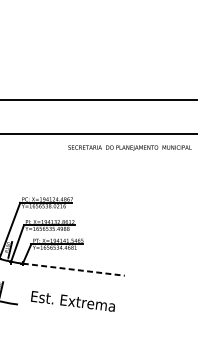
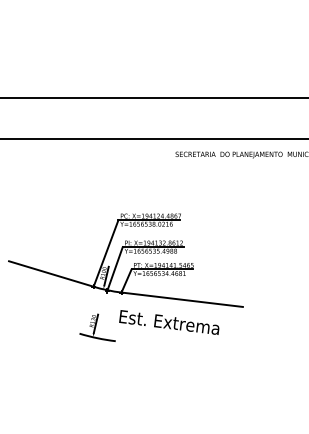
line: (74, 269) -> (182, 299), dashed -> solid
text: (73, 301) -> (169, 322), moved

